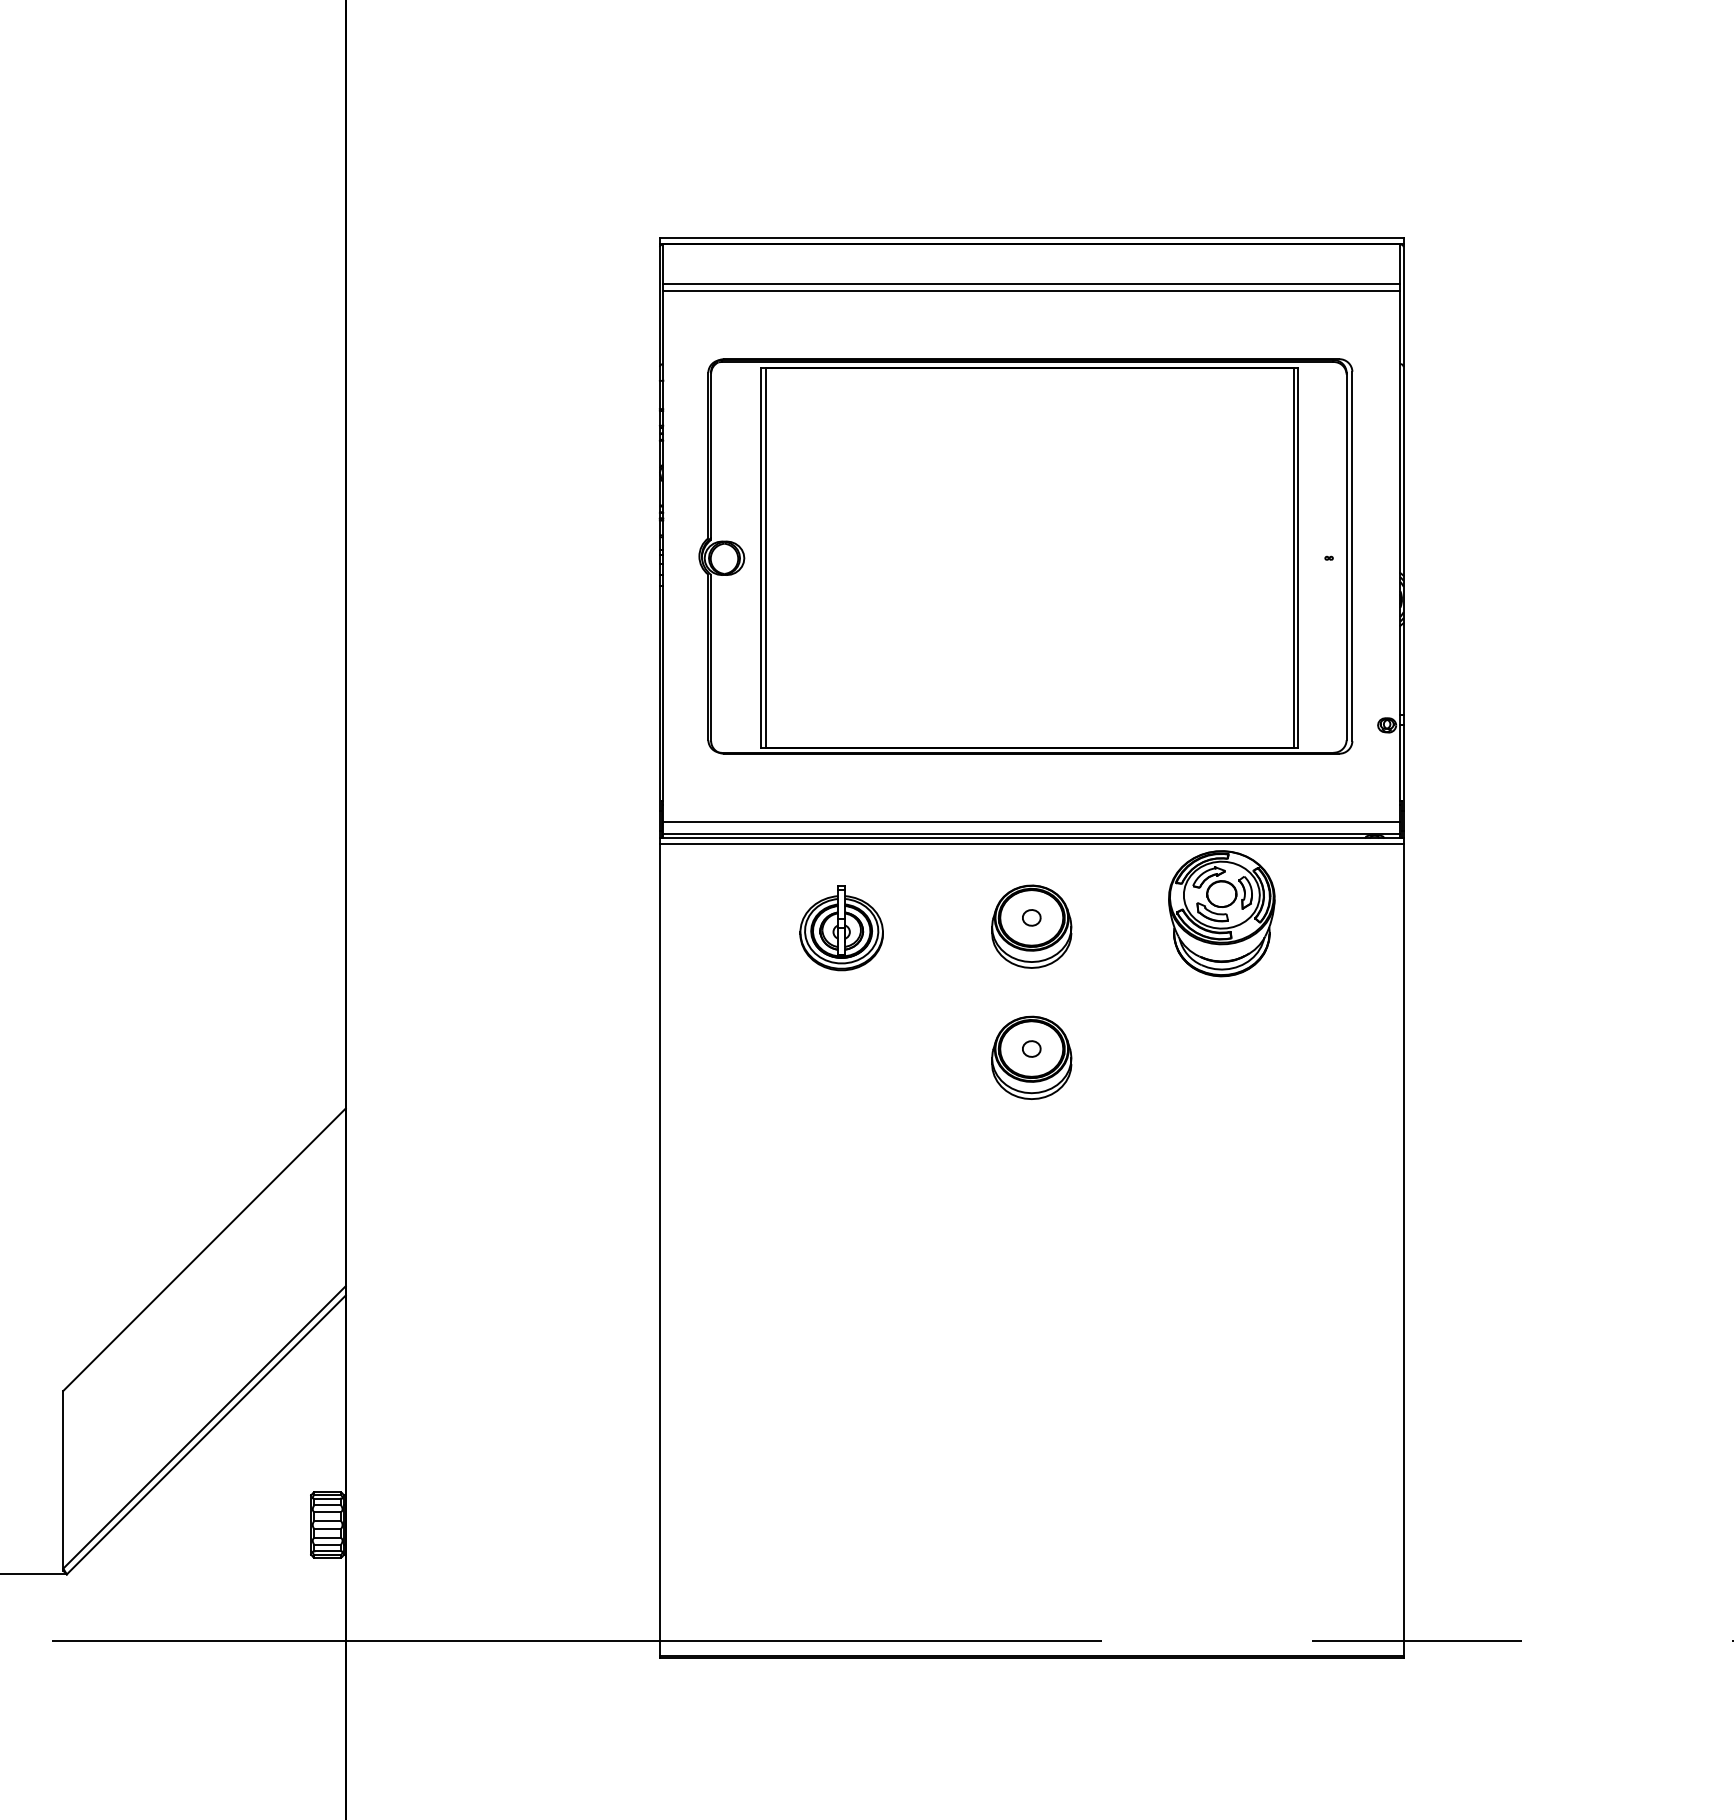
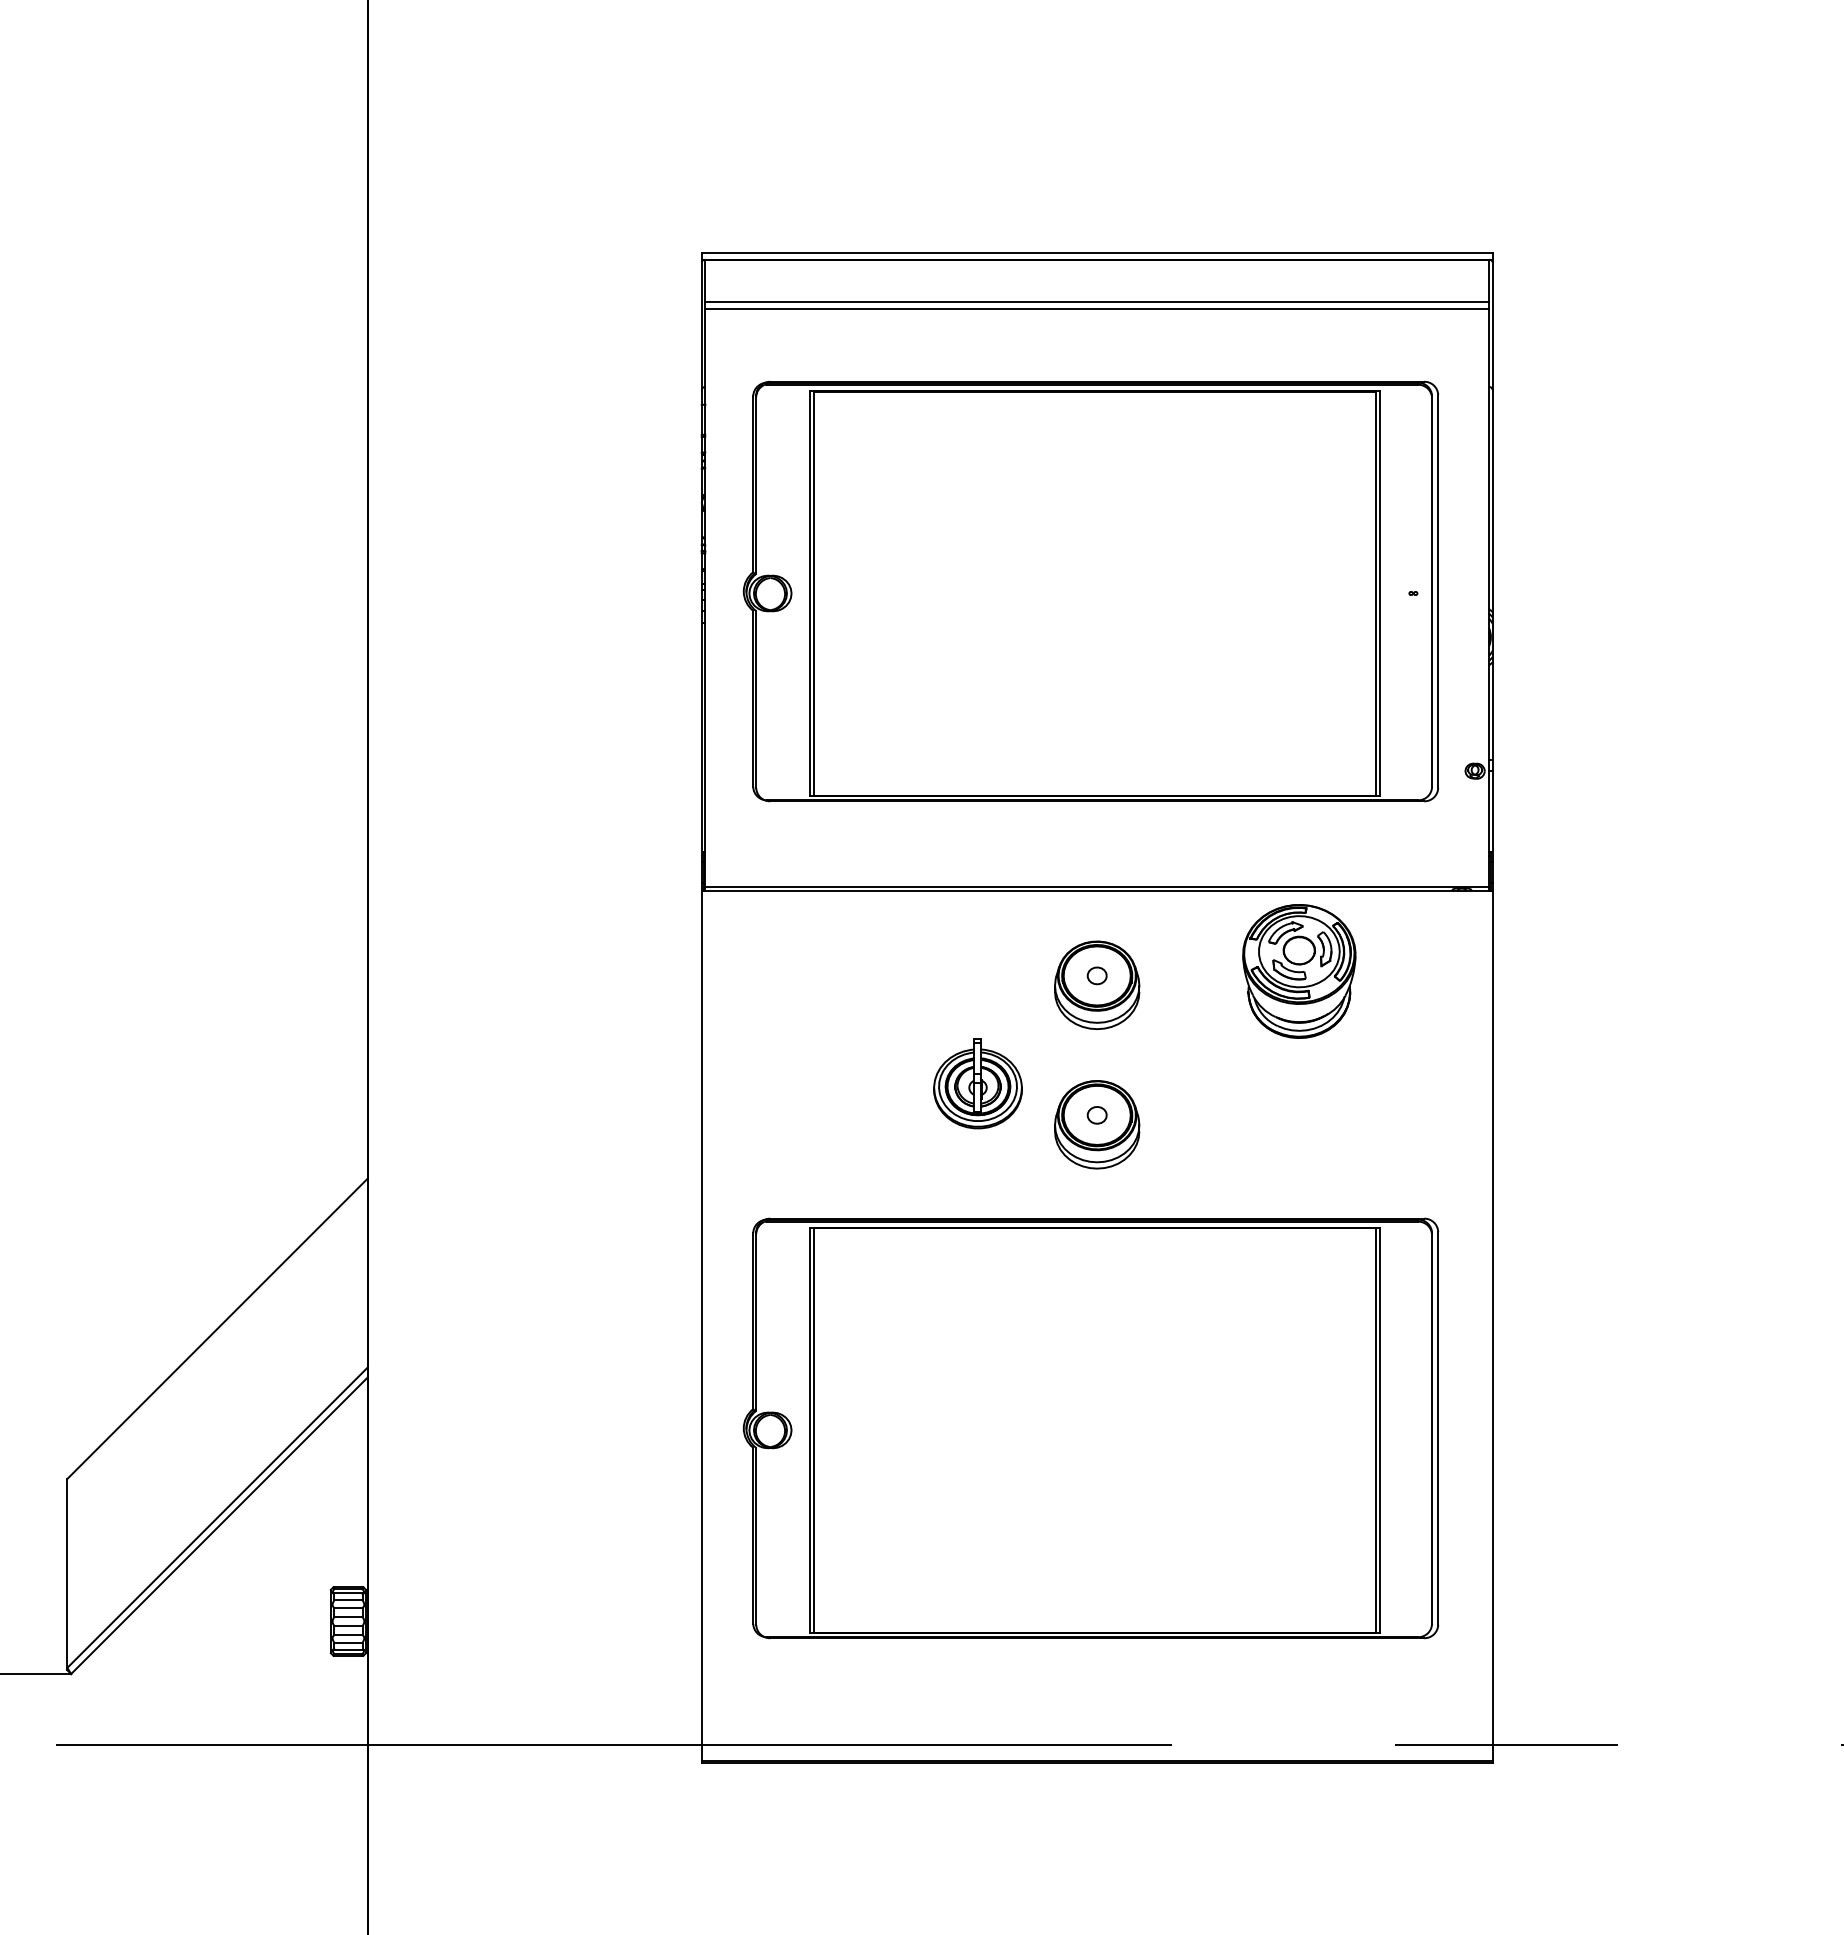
line: (1031, 821) -> (1096, 873), removed
line: (1031, 843) -> (1096, 896), removed
part: (841, 928) -> (977, 1083), moved
part: (1025, 1343) -> (1090, 1428), added

